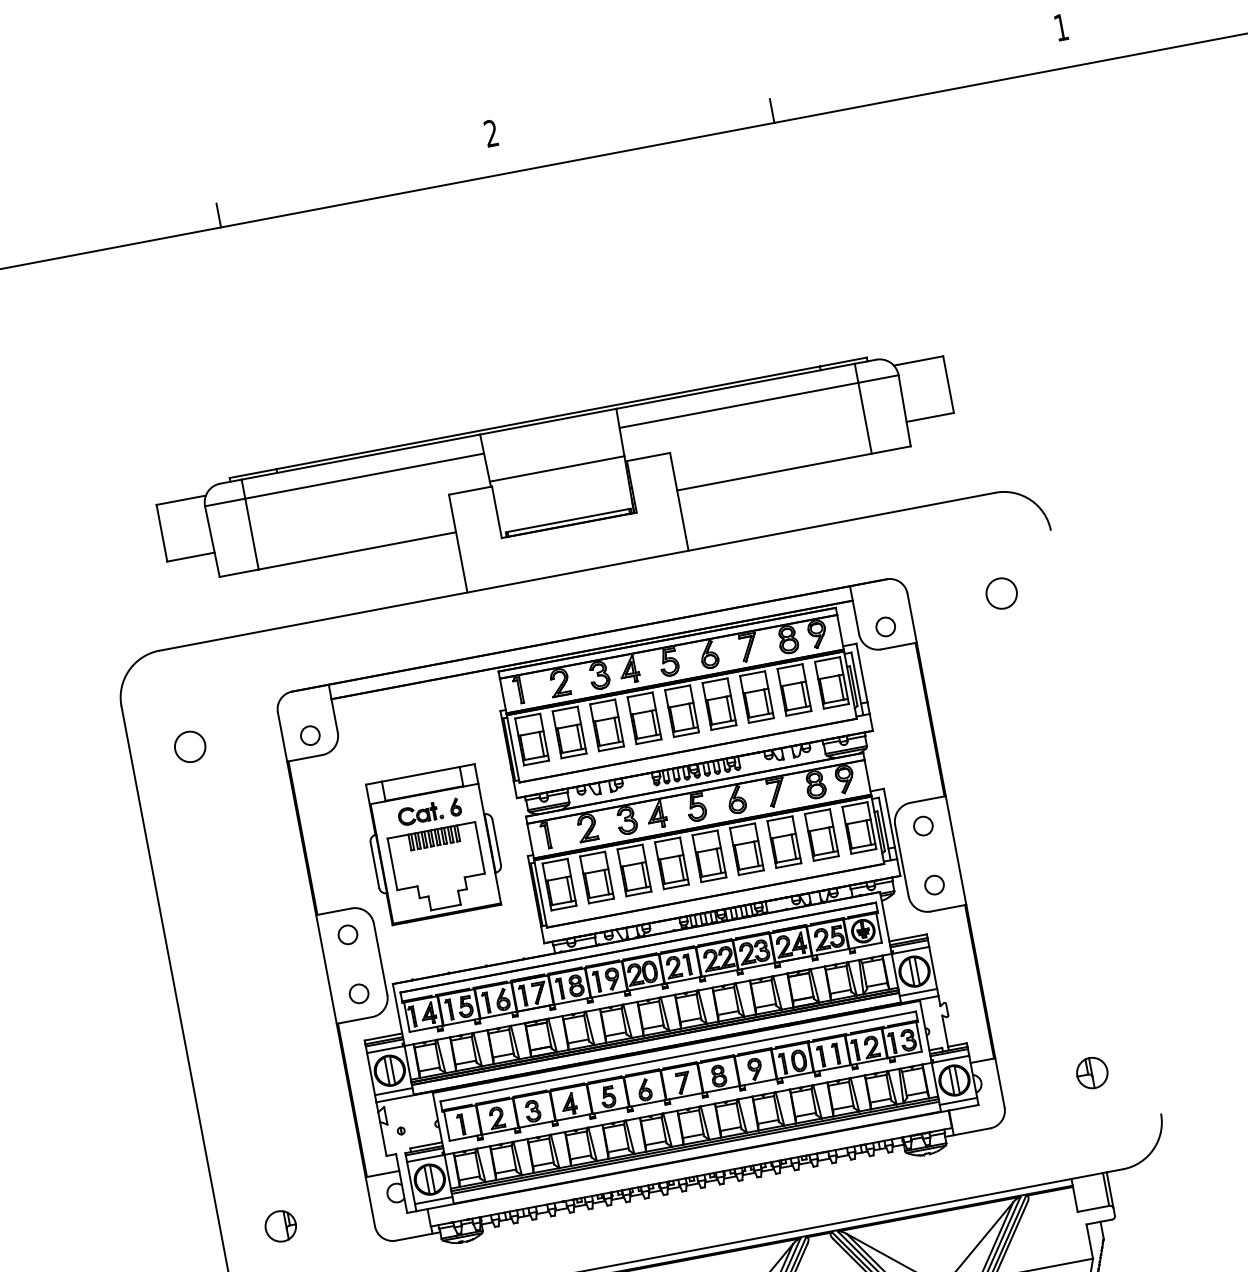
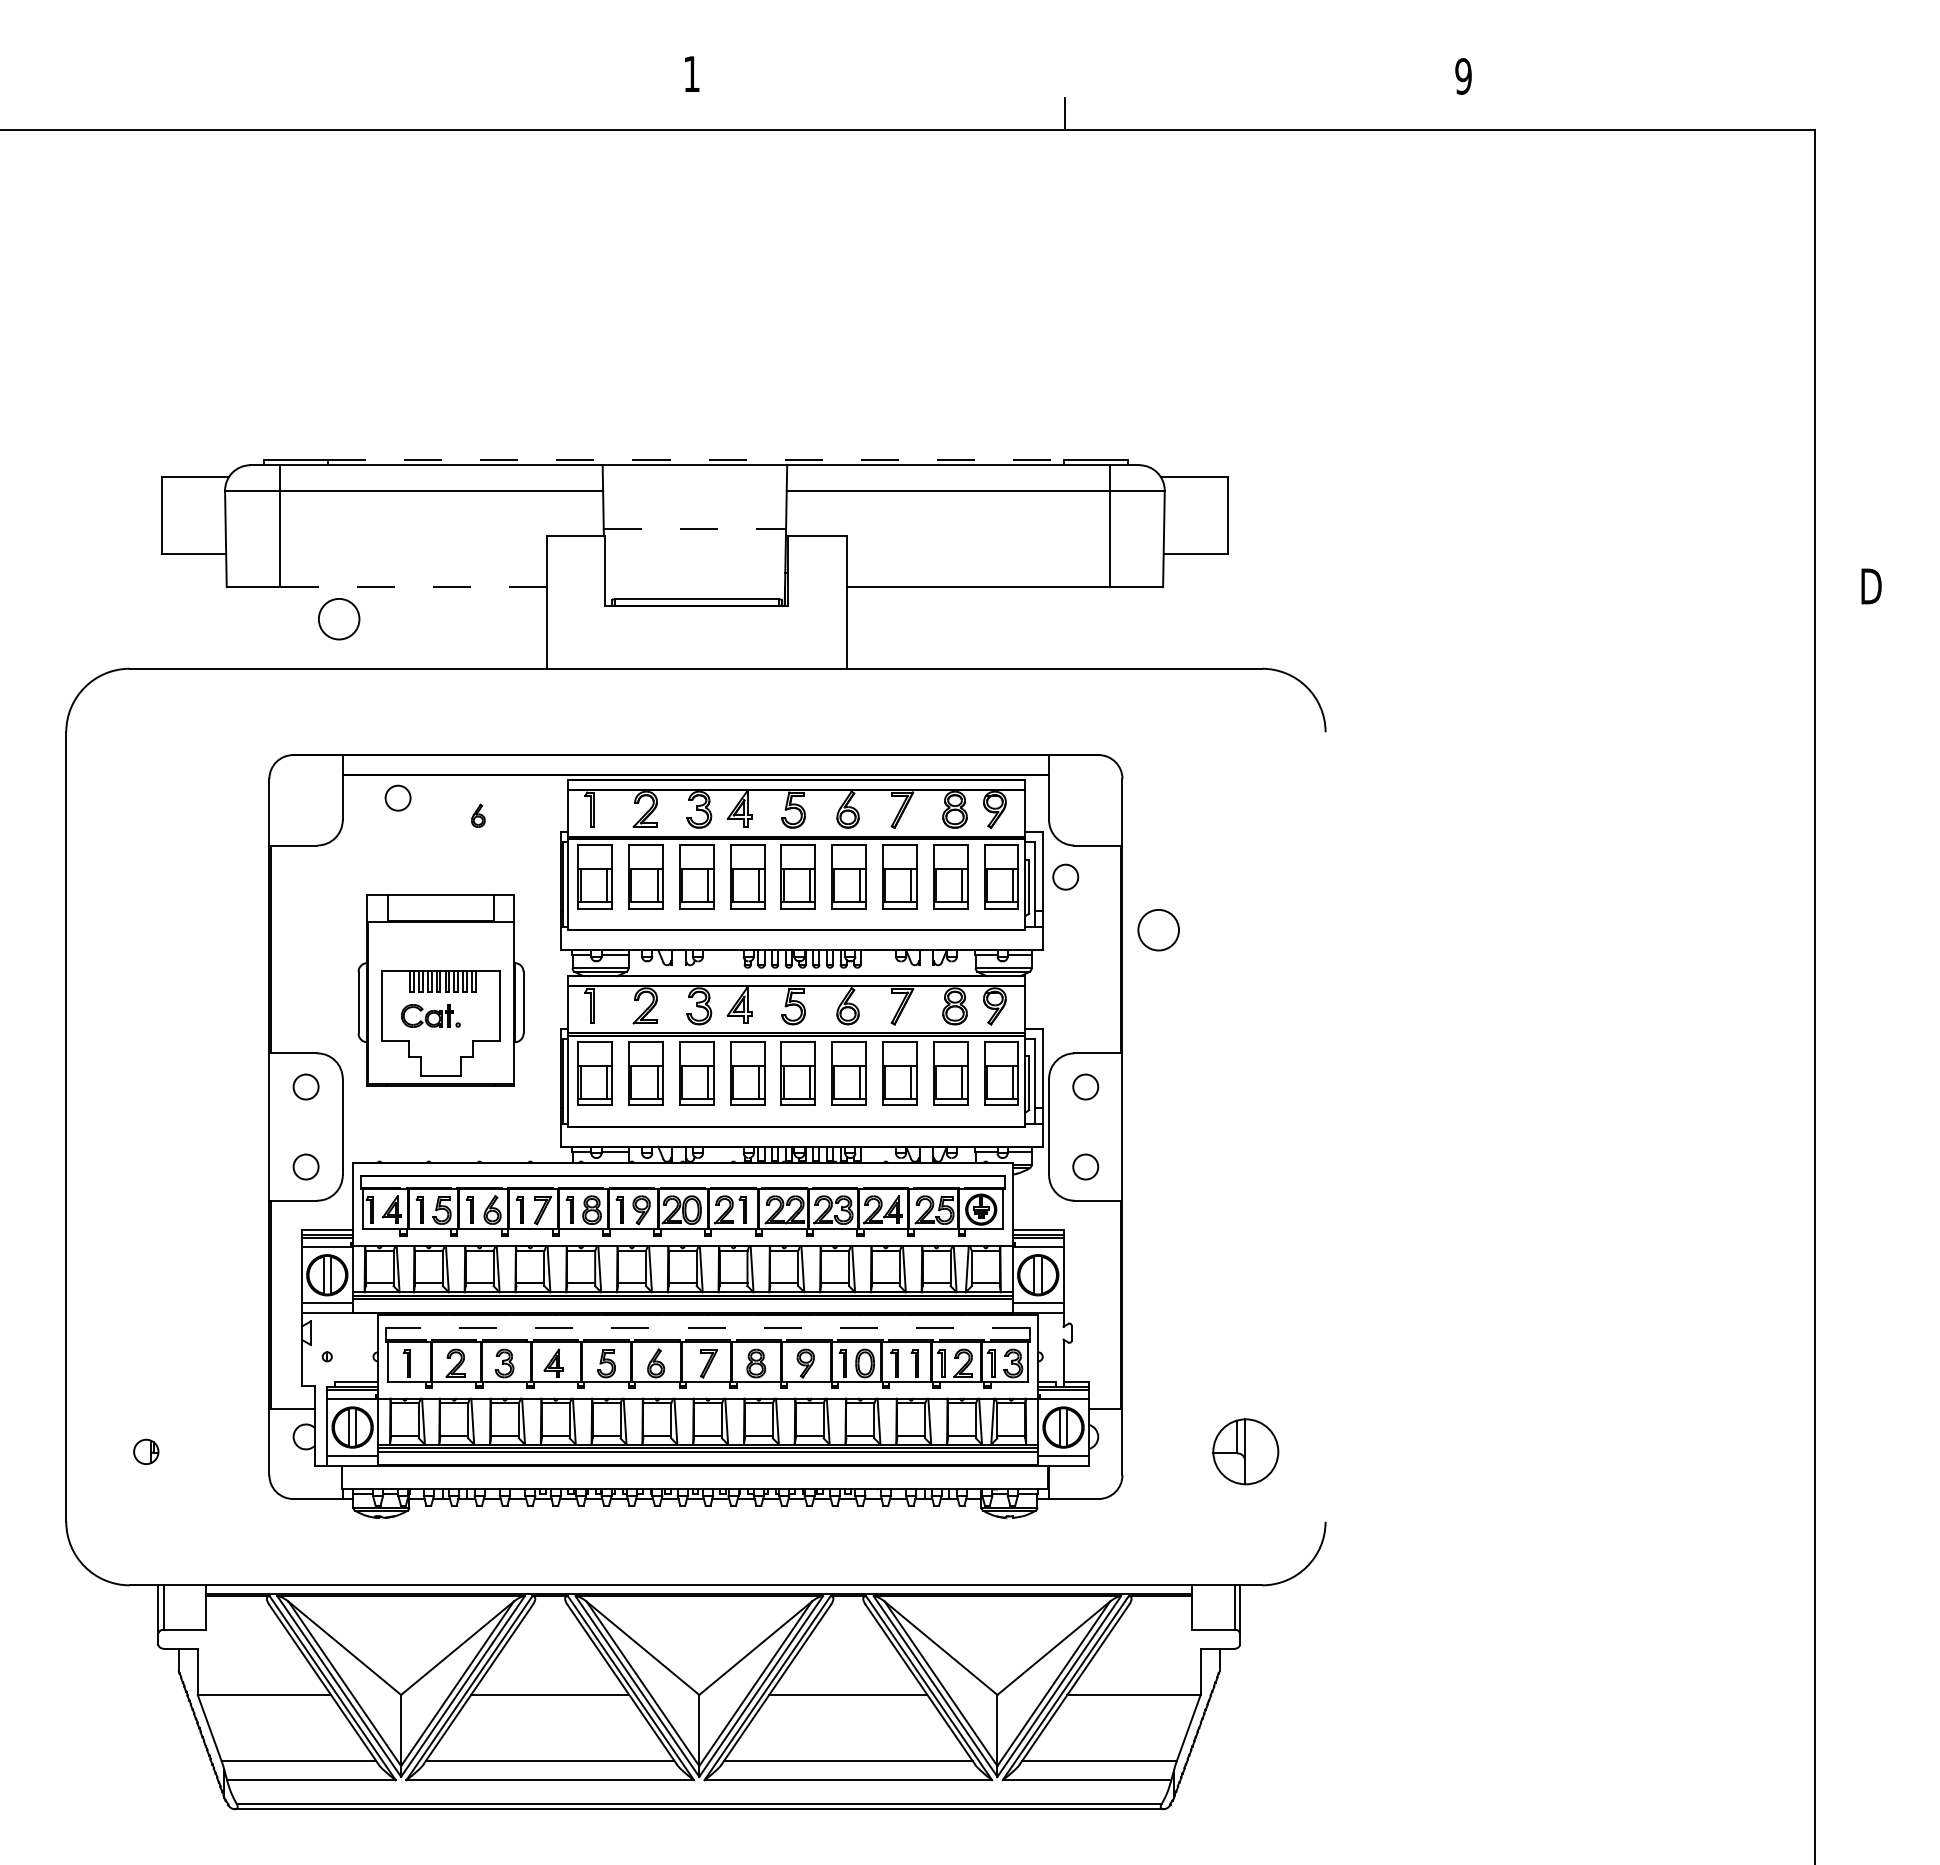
text: (1061, 27) -> (1463, 76), 1 -> 9
text: (491, 133) -> (691, 73), 2 -> 1
line: (218, 215) -> (314, 113), removed
line: (548, 417) -> (696, 460), solid -> dashed
line: (557, 469) -> (695, 529), solid -> dashed
line: (357, 551) -> (413, 587), solid -> dashed
circle: (1001, 593) -> (1158, 930), moved
circle: (885, 626) -> (1065, 876), moved
circle: (309, 735) -> (397, 797), moved
circle: (190, 747) -> (339, 619), moved
part: (455, 807) -> (478, 815), moved
part: (420, 813) -> (430, 1015), moved
line: (677, 1056) -> (707, 1327), solid -> dashed
part: (1092, 1072) -> (1245, 1451), size x1.6
part: (281, 1226) -> (146, 1451), size x0.6

